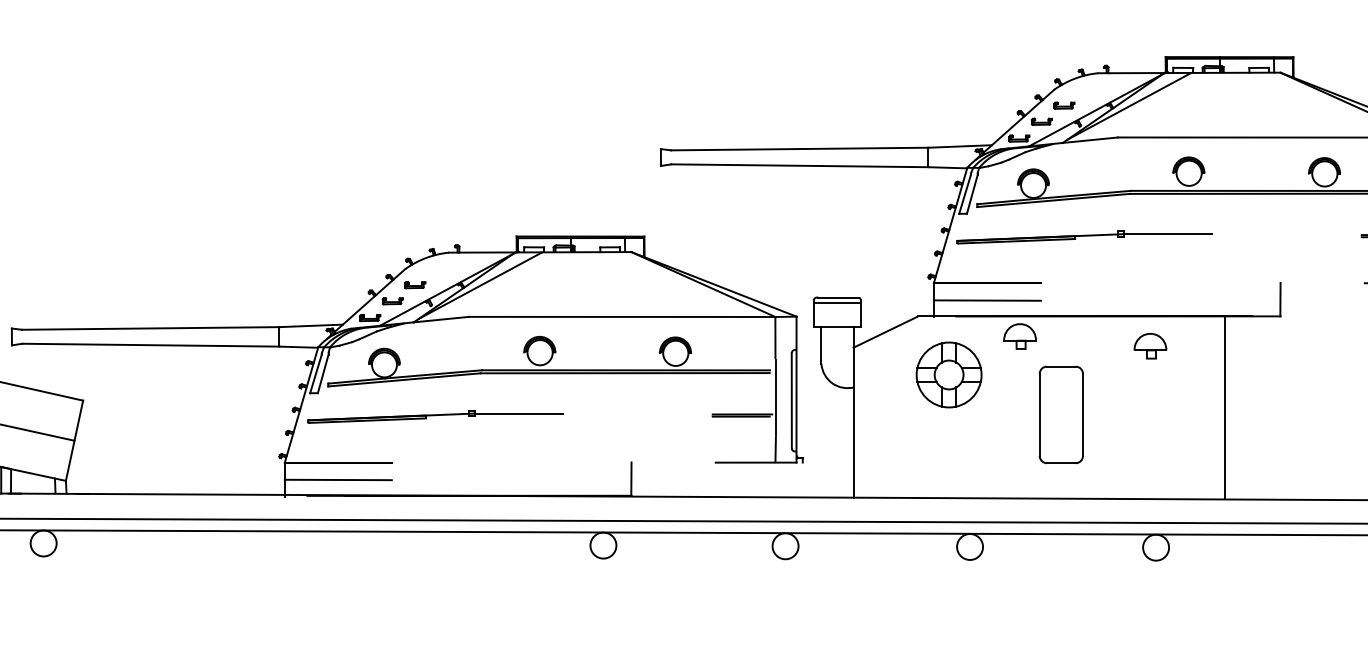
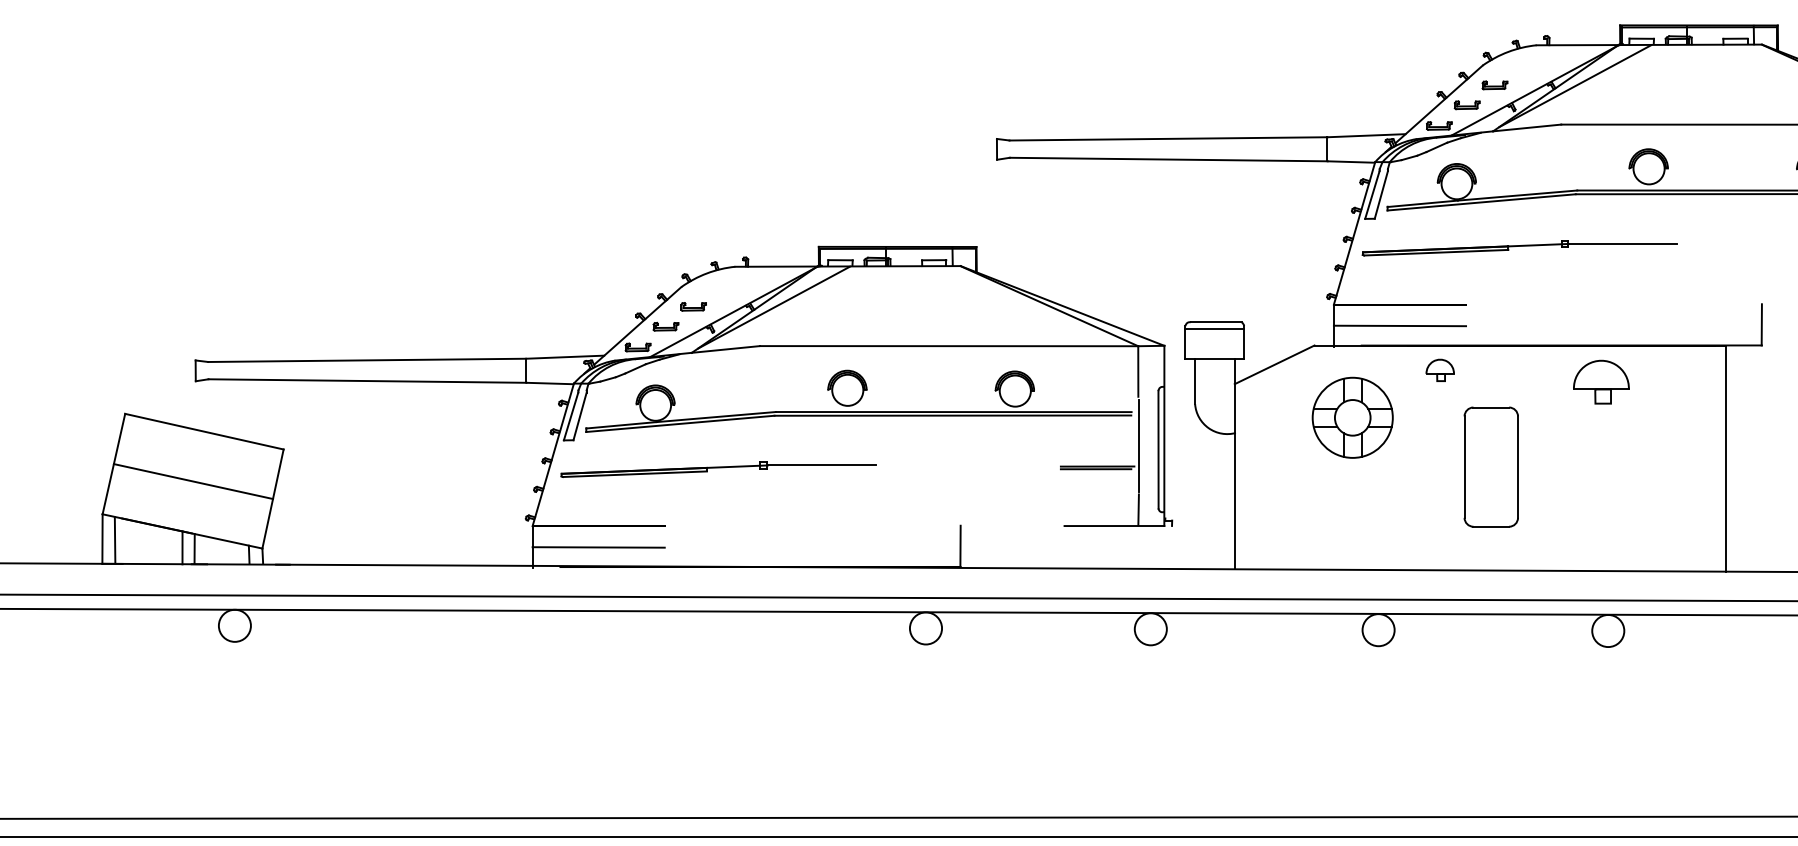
part: (1019, 336) -> (1439, 370), size x0.7
part: (1149, 346) -> (1600, 382), size x1.4
line: (1225, 407) -> (1726, 458), moved

